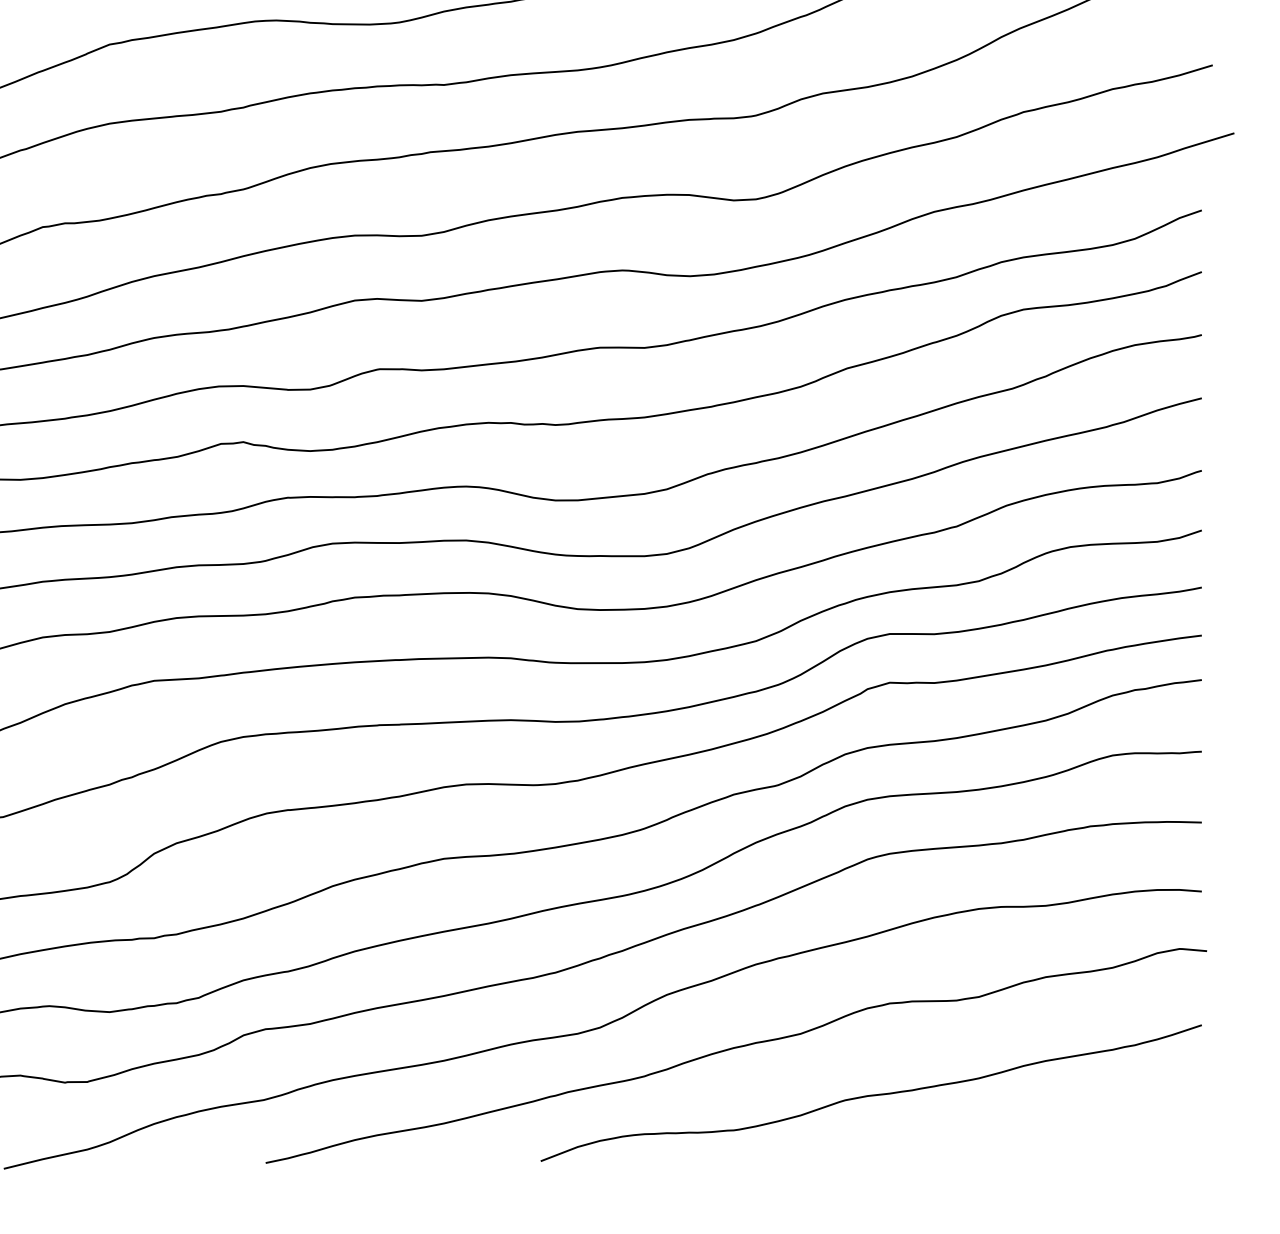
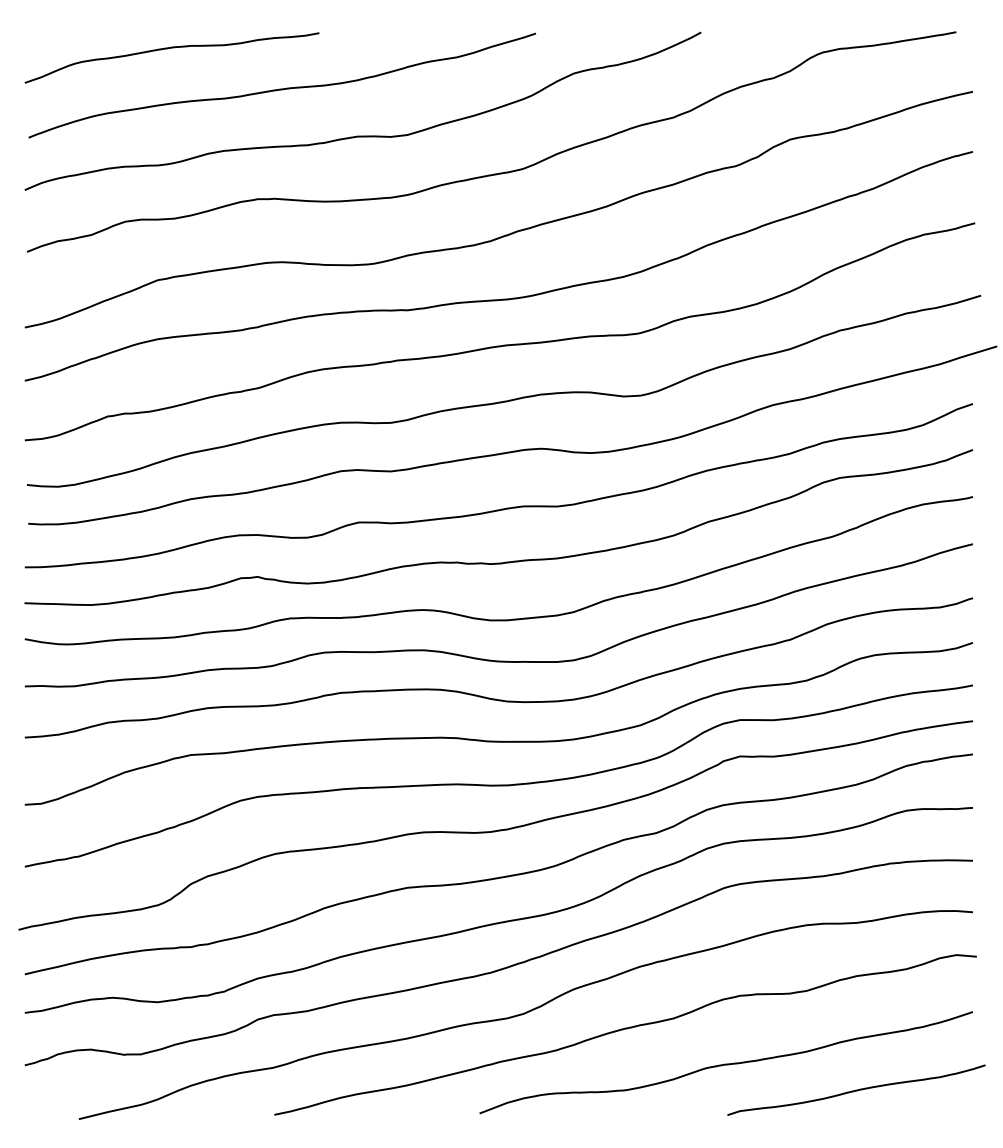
curve: (1045, 1129) -> (856, 1089), added

